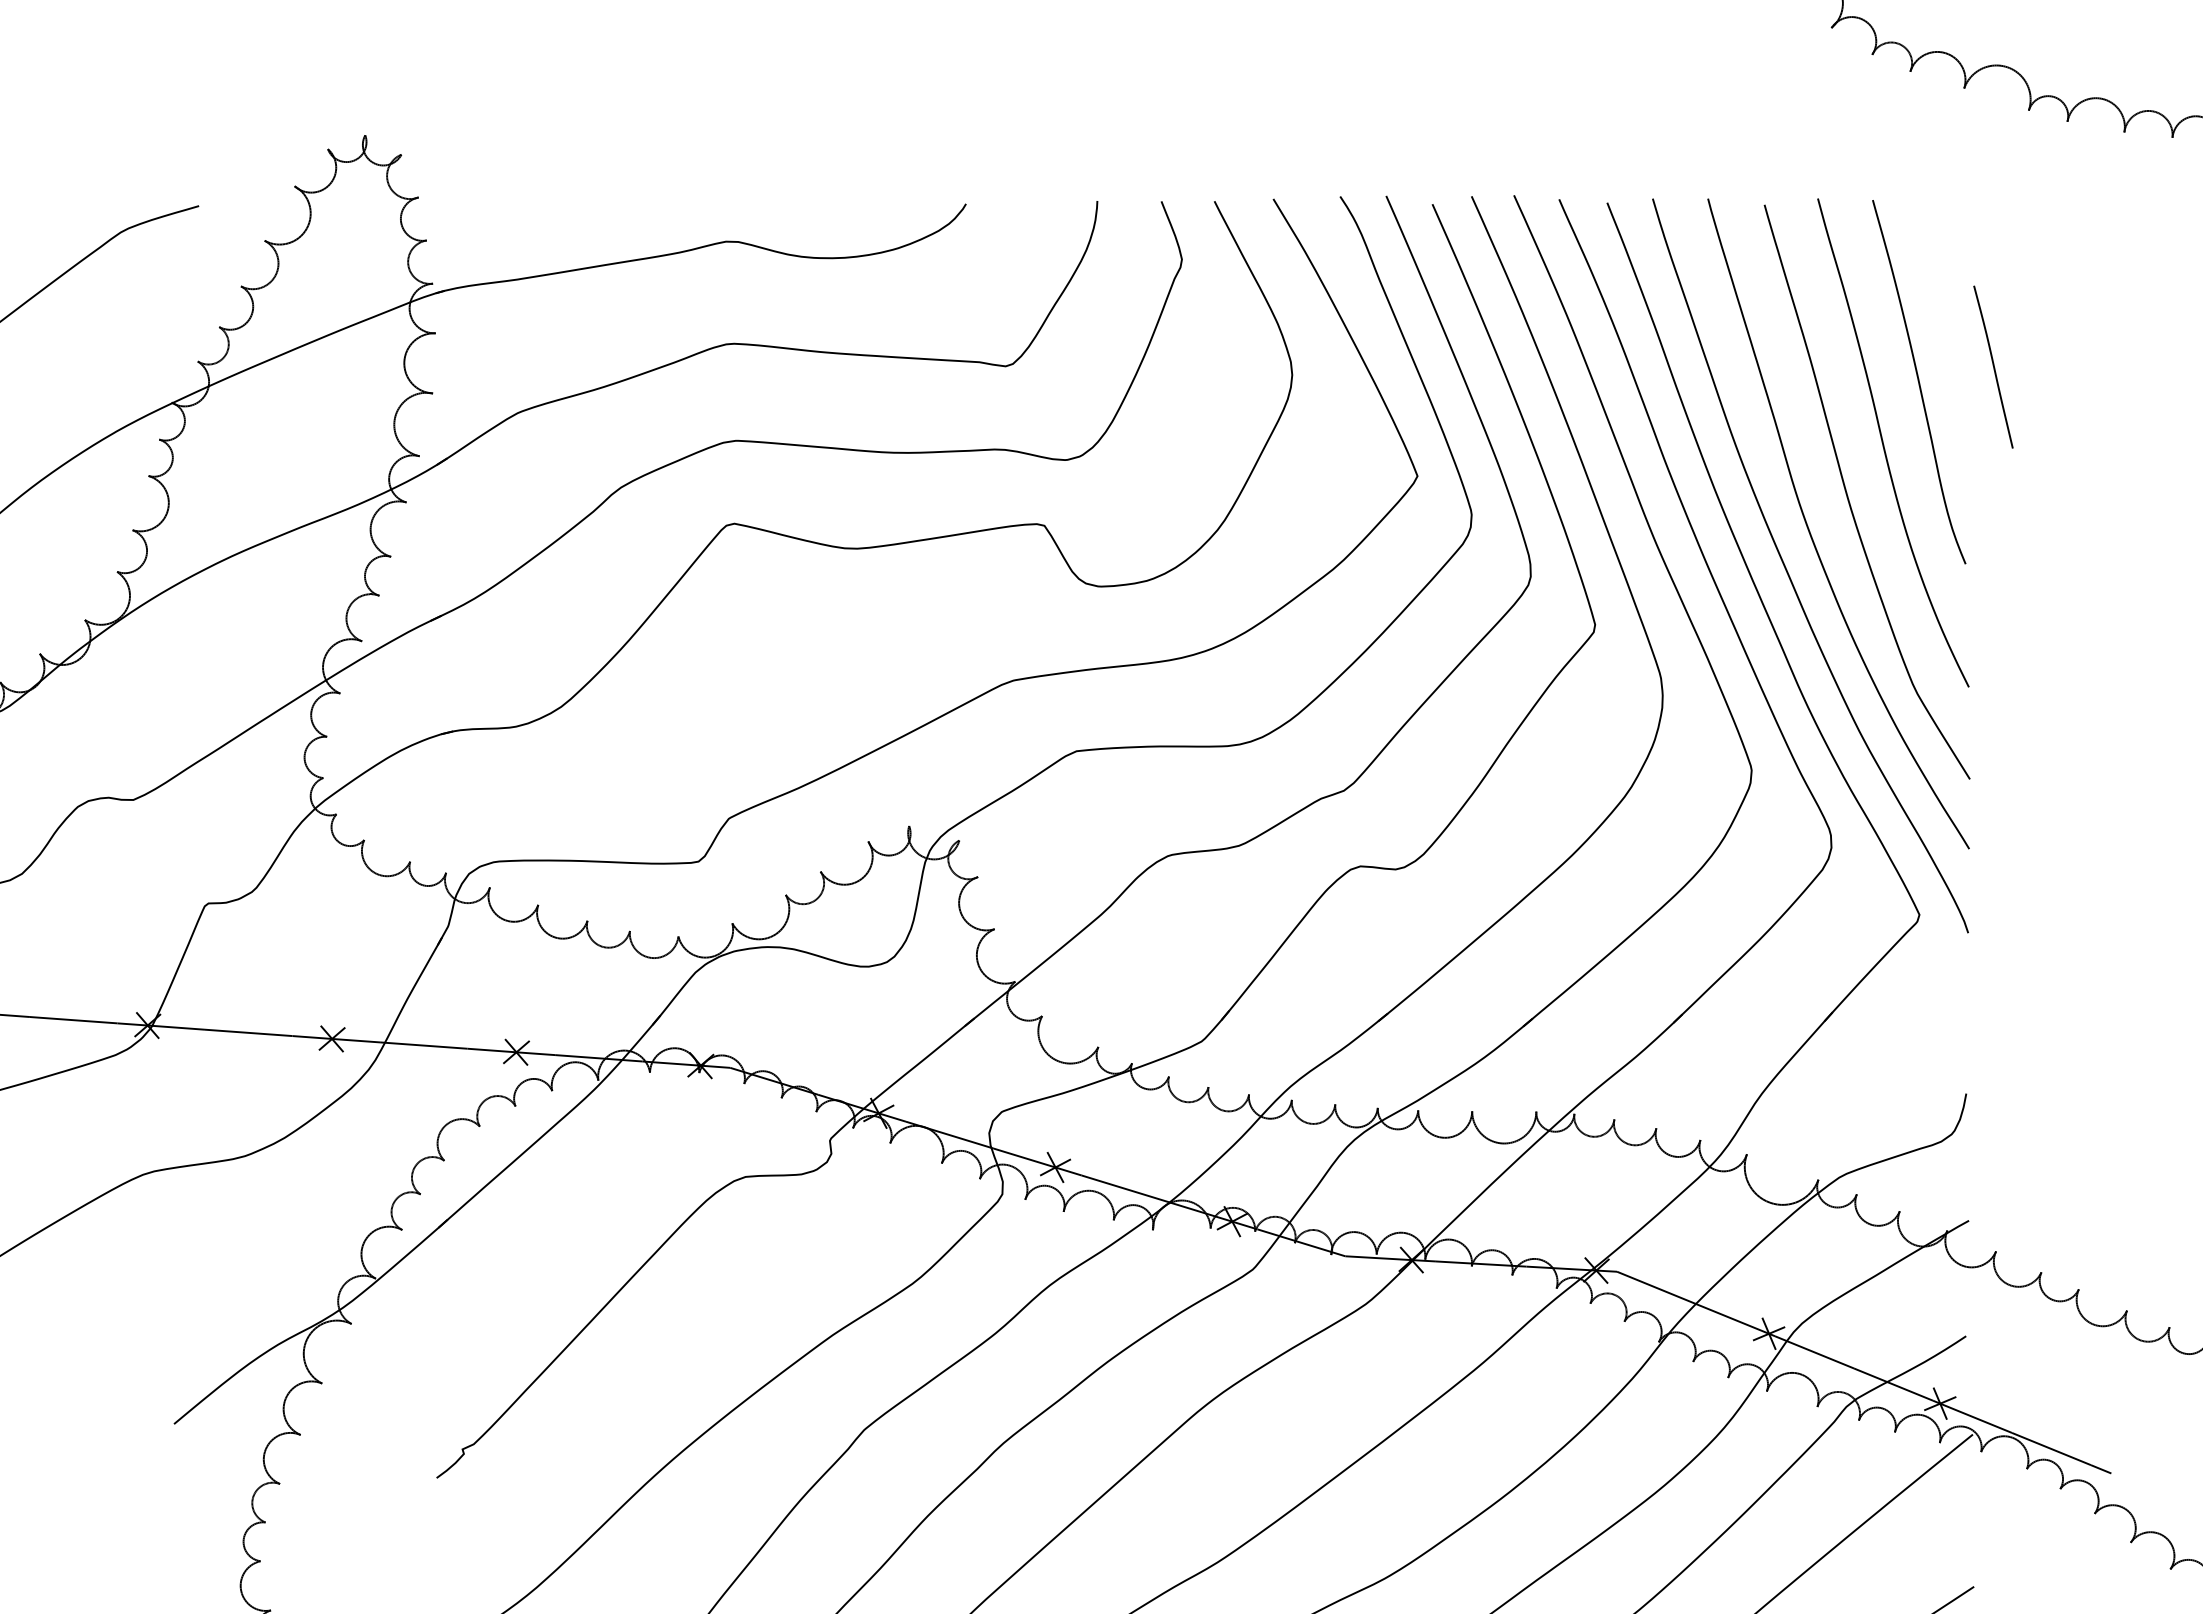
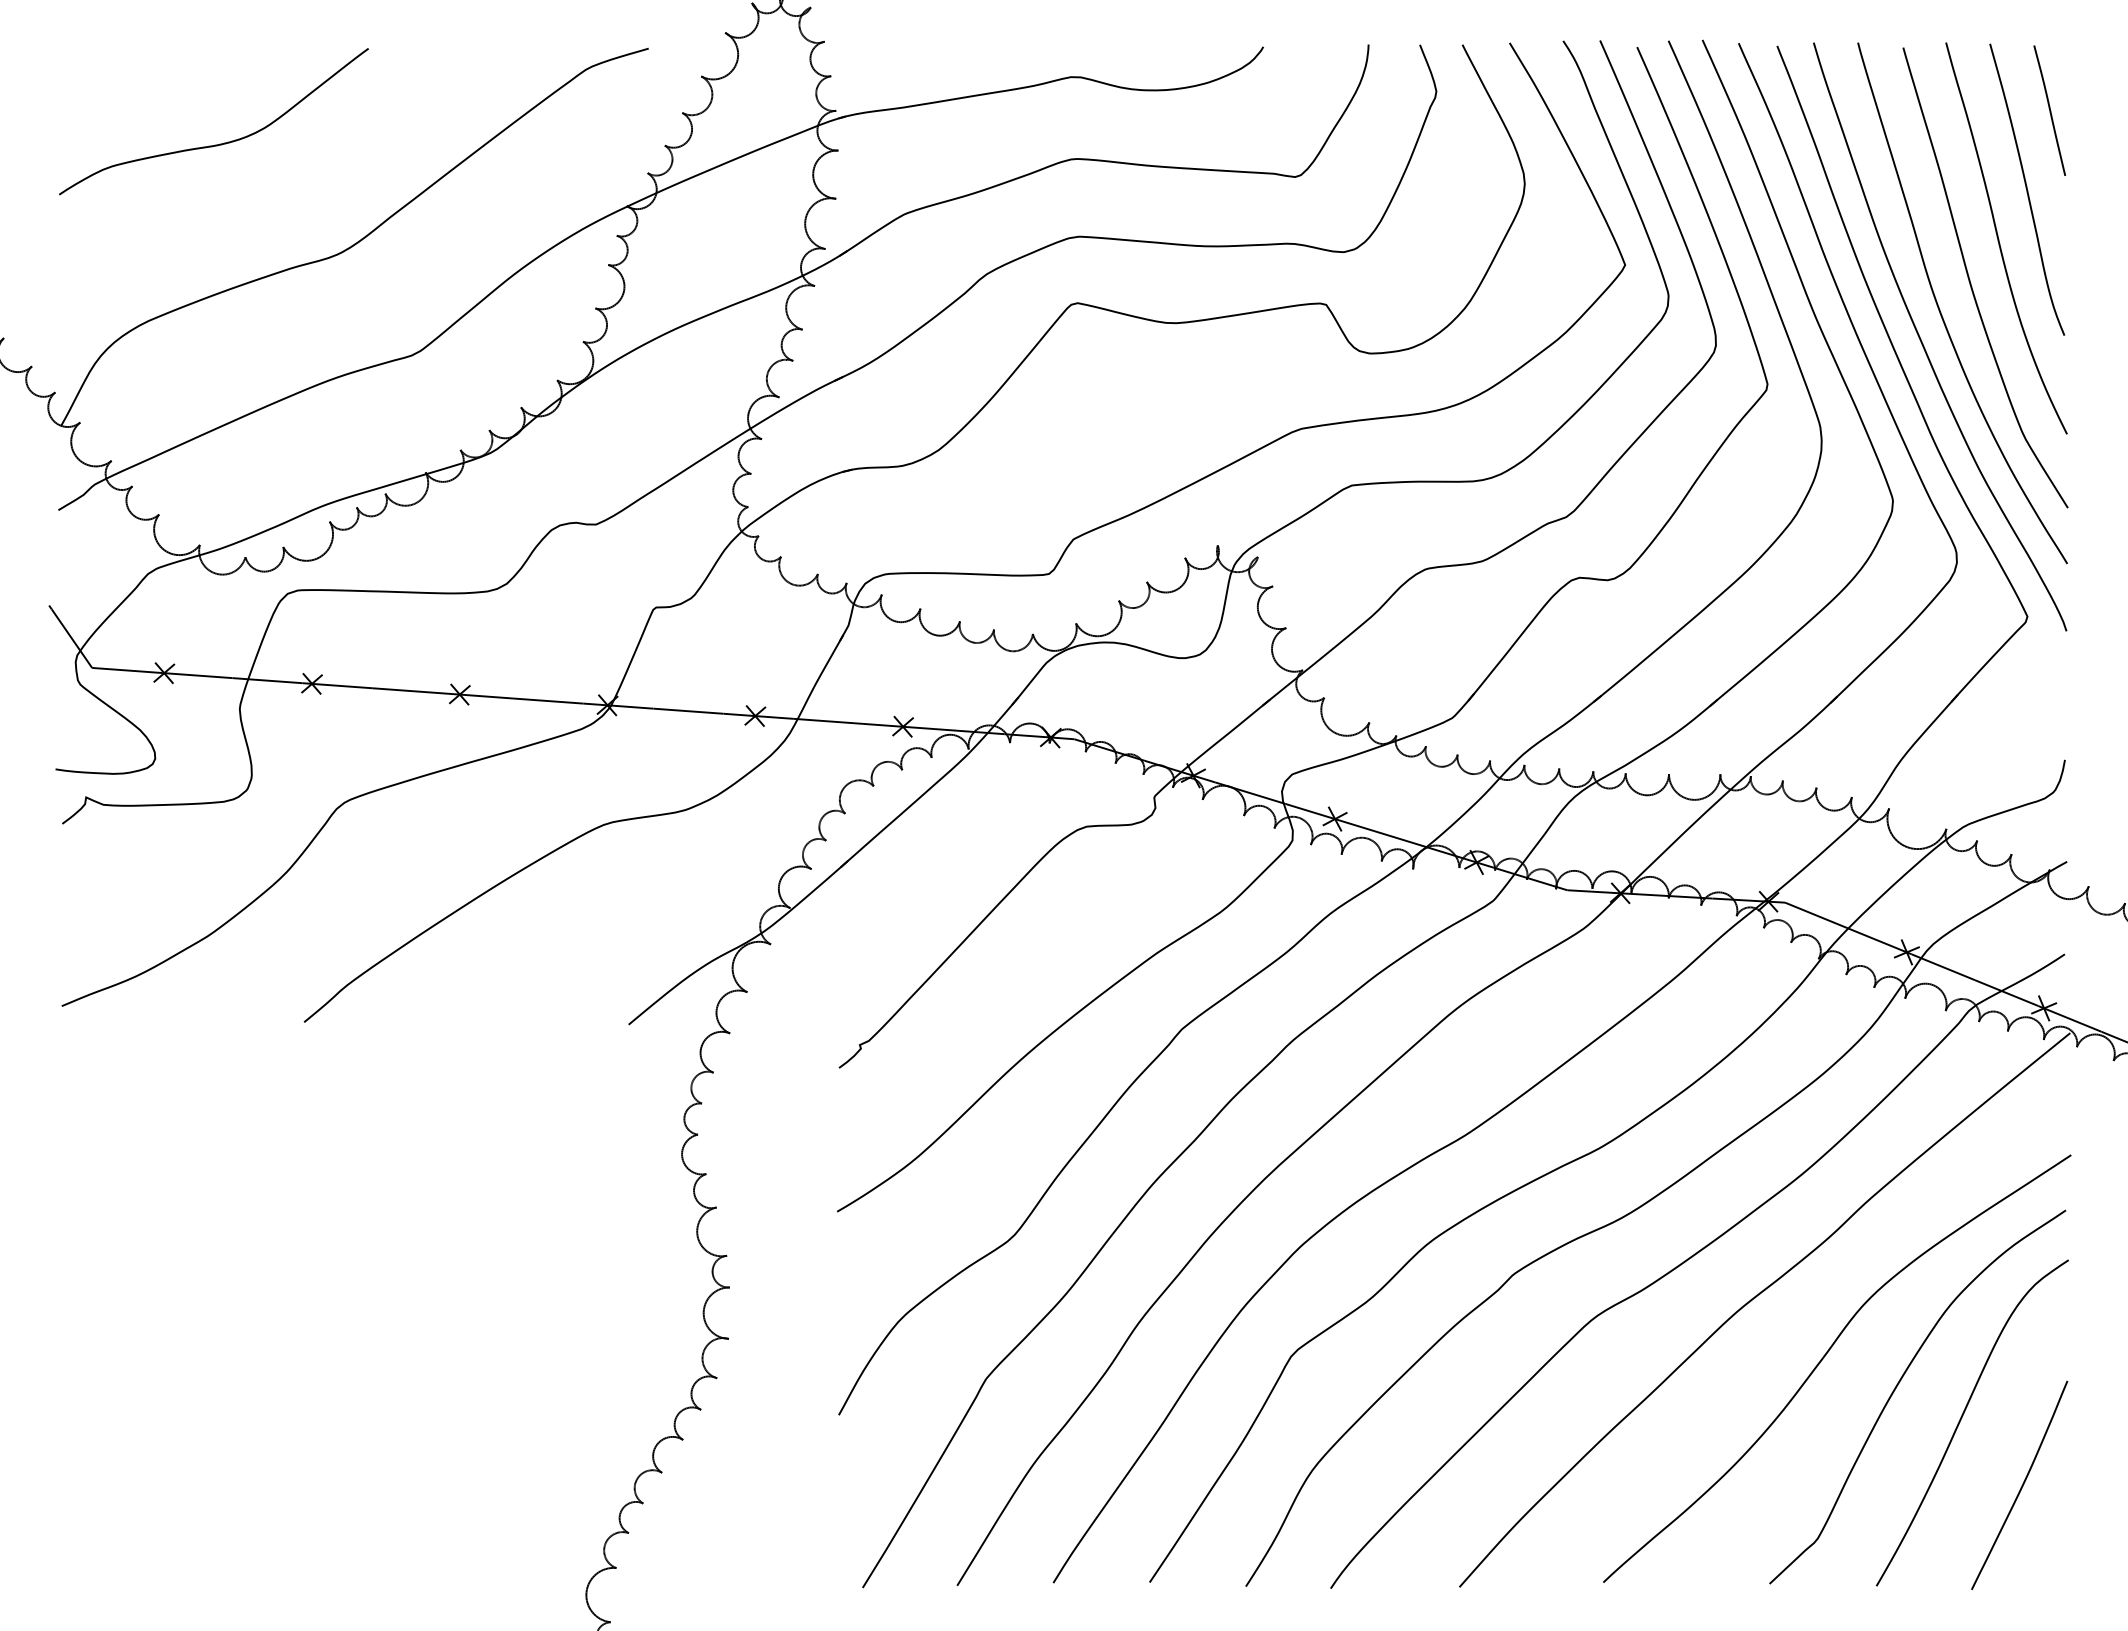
line: (1993, 366) -> (2049, 110), moved

